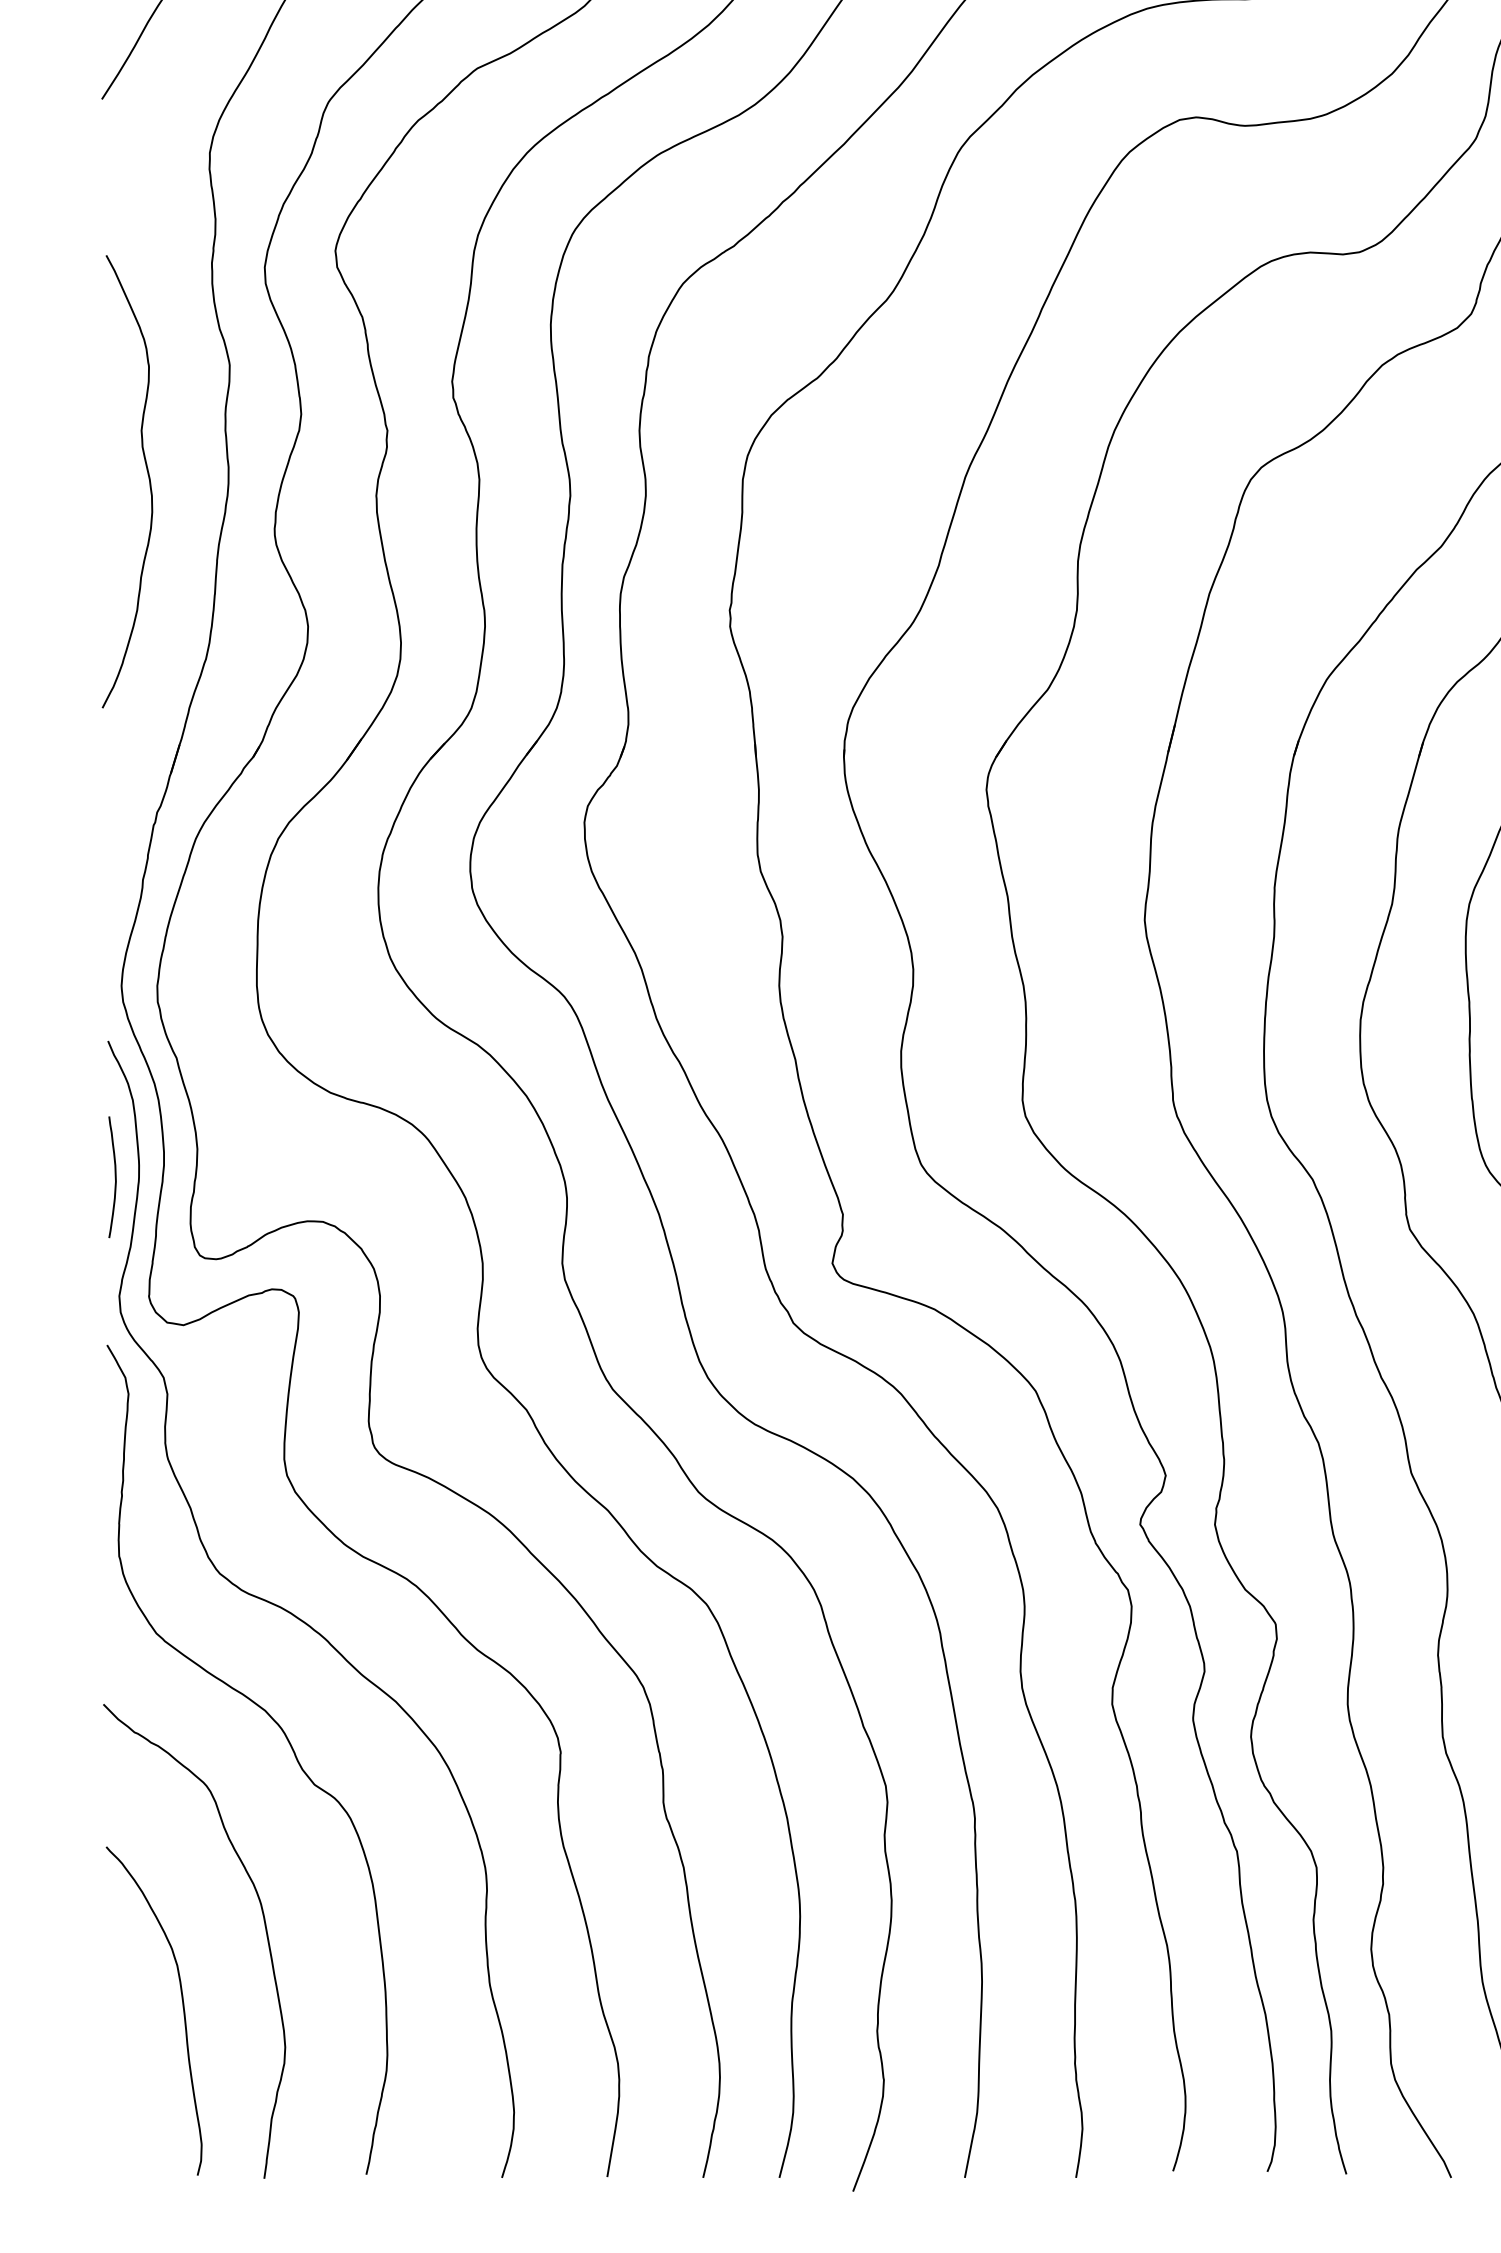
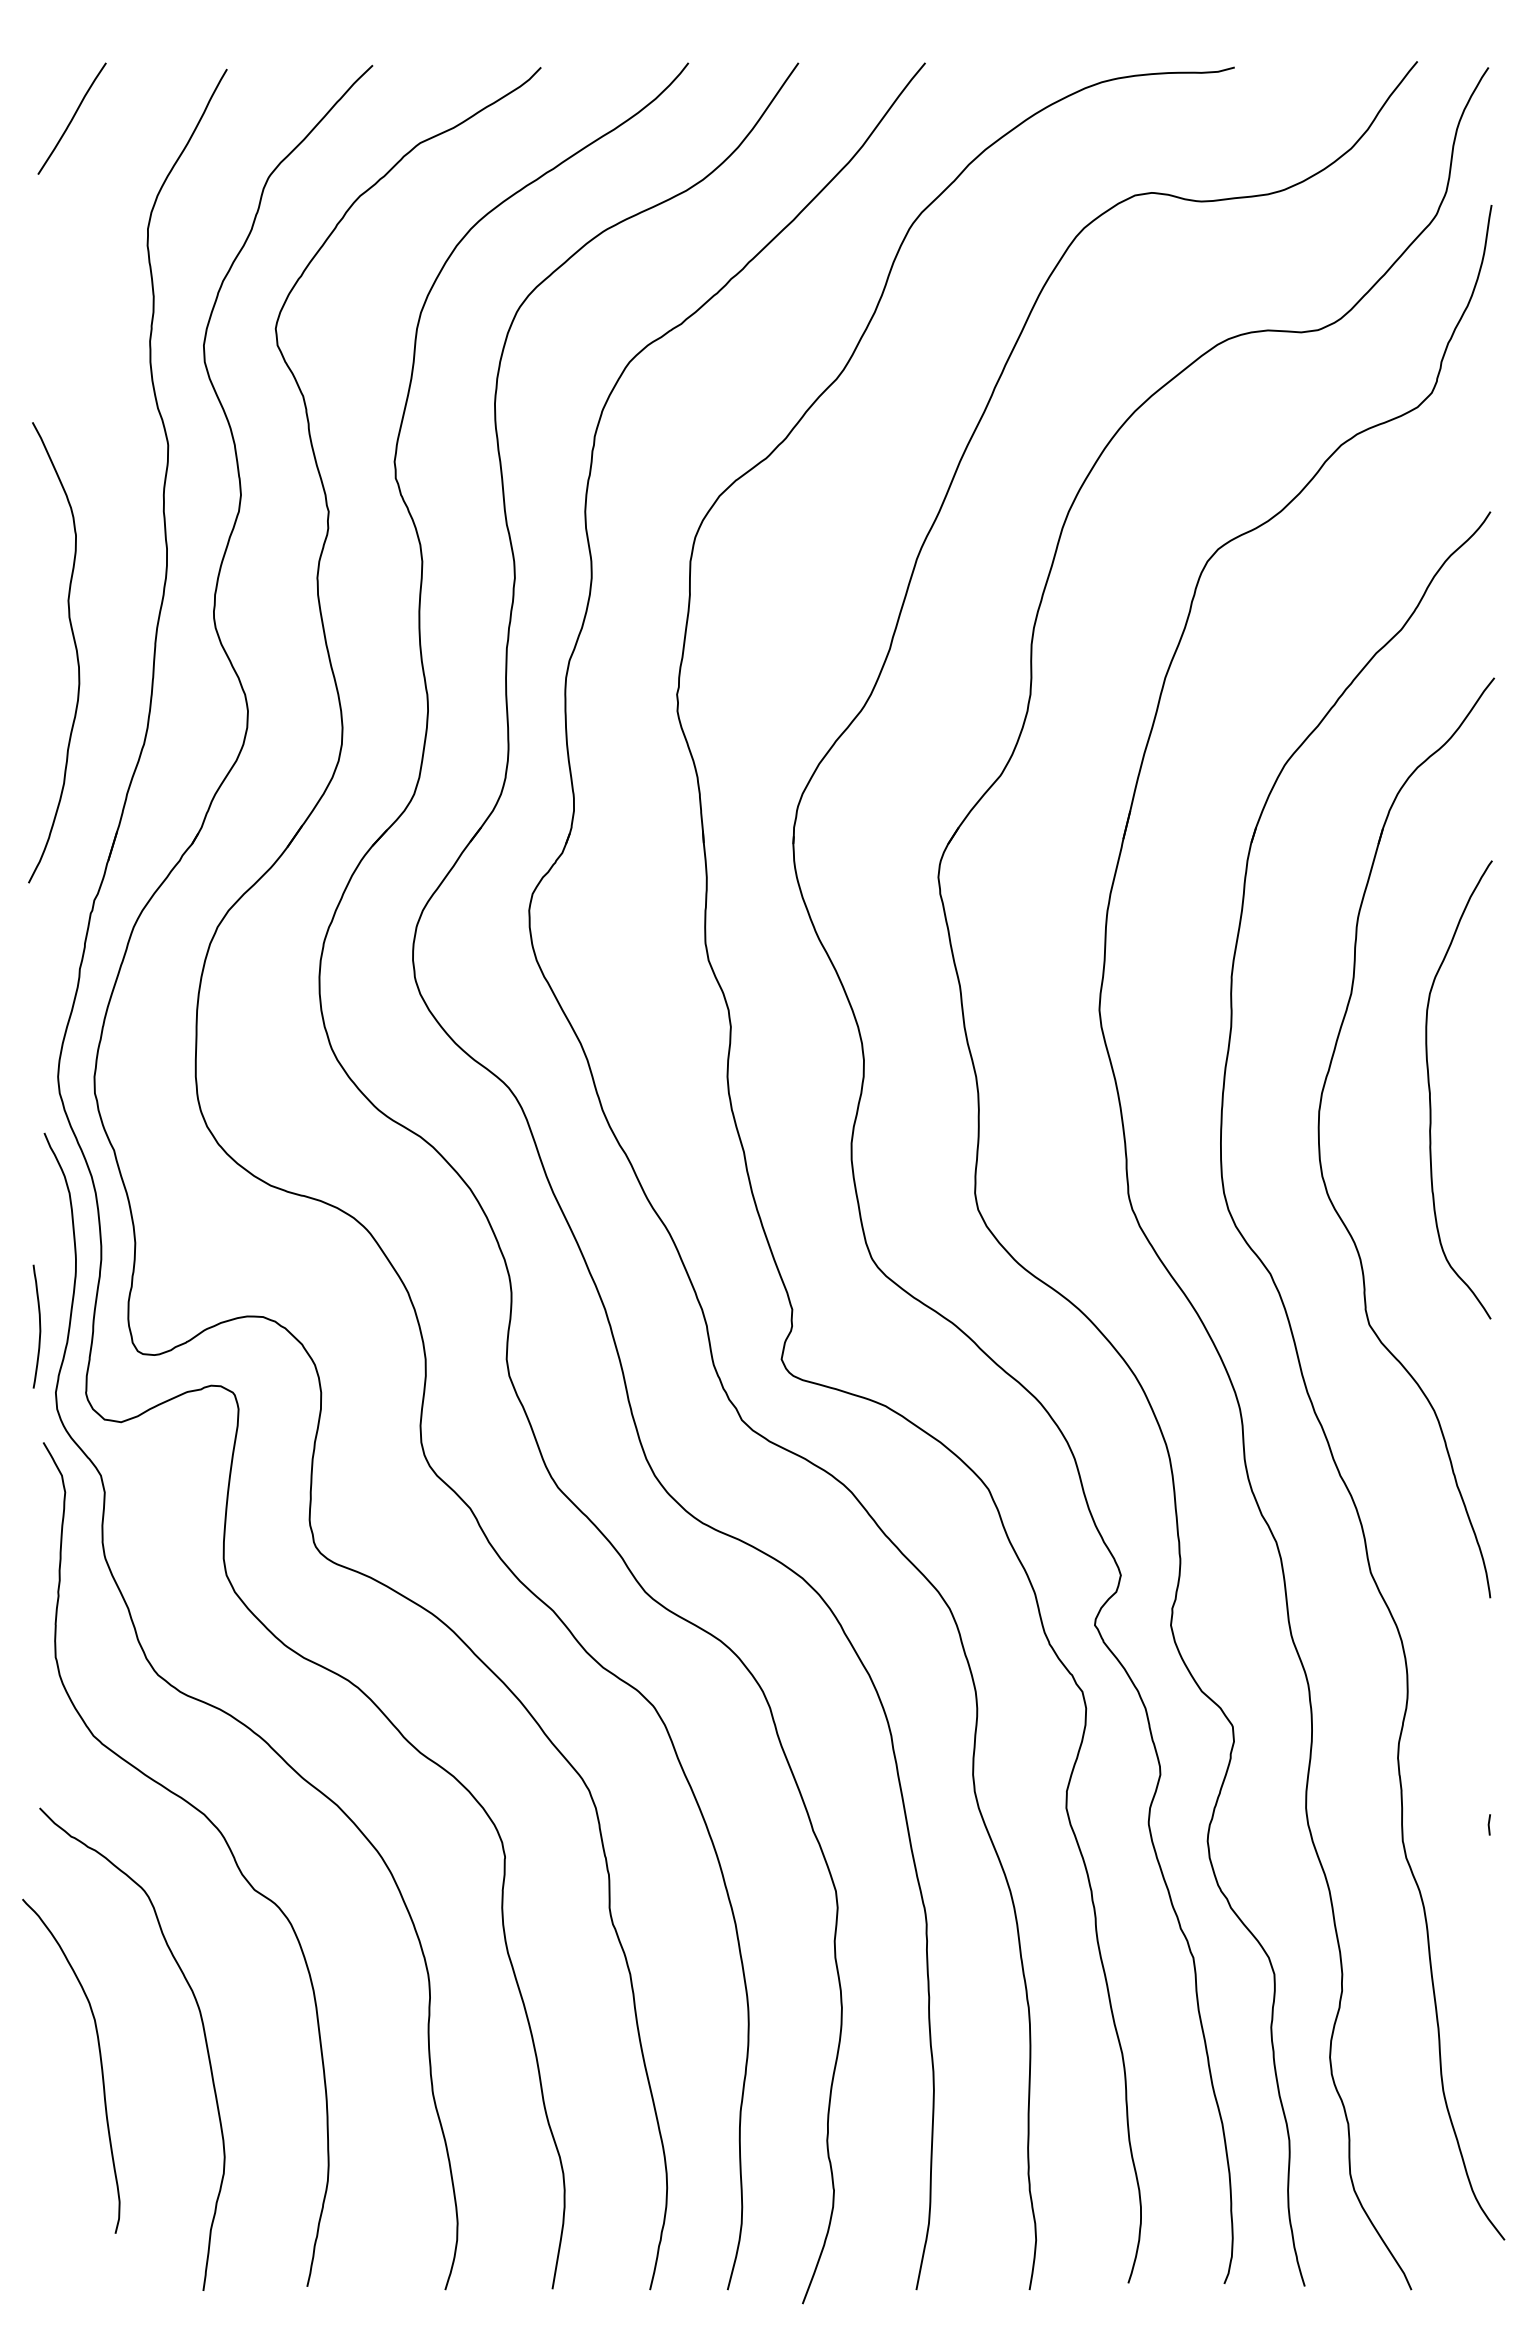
curve: (148, 479) -> (75, 650), moved
curve: (115, 1177) -> (39, 1326), moved
curve: (182, 2010) -> (100, 2065), moved

